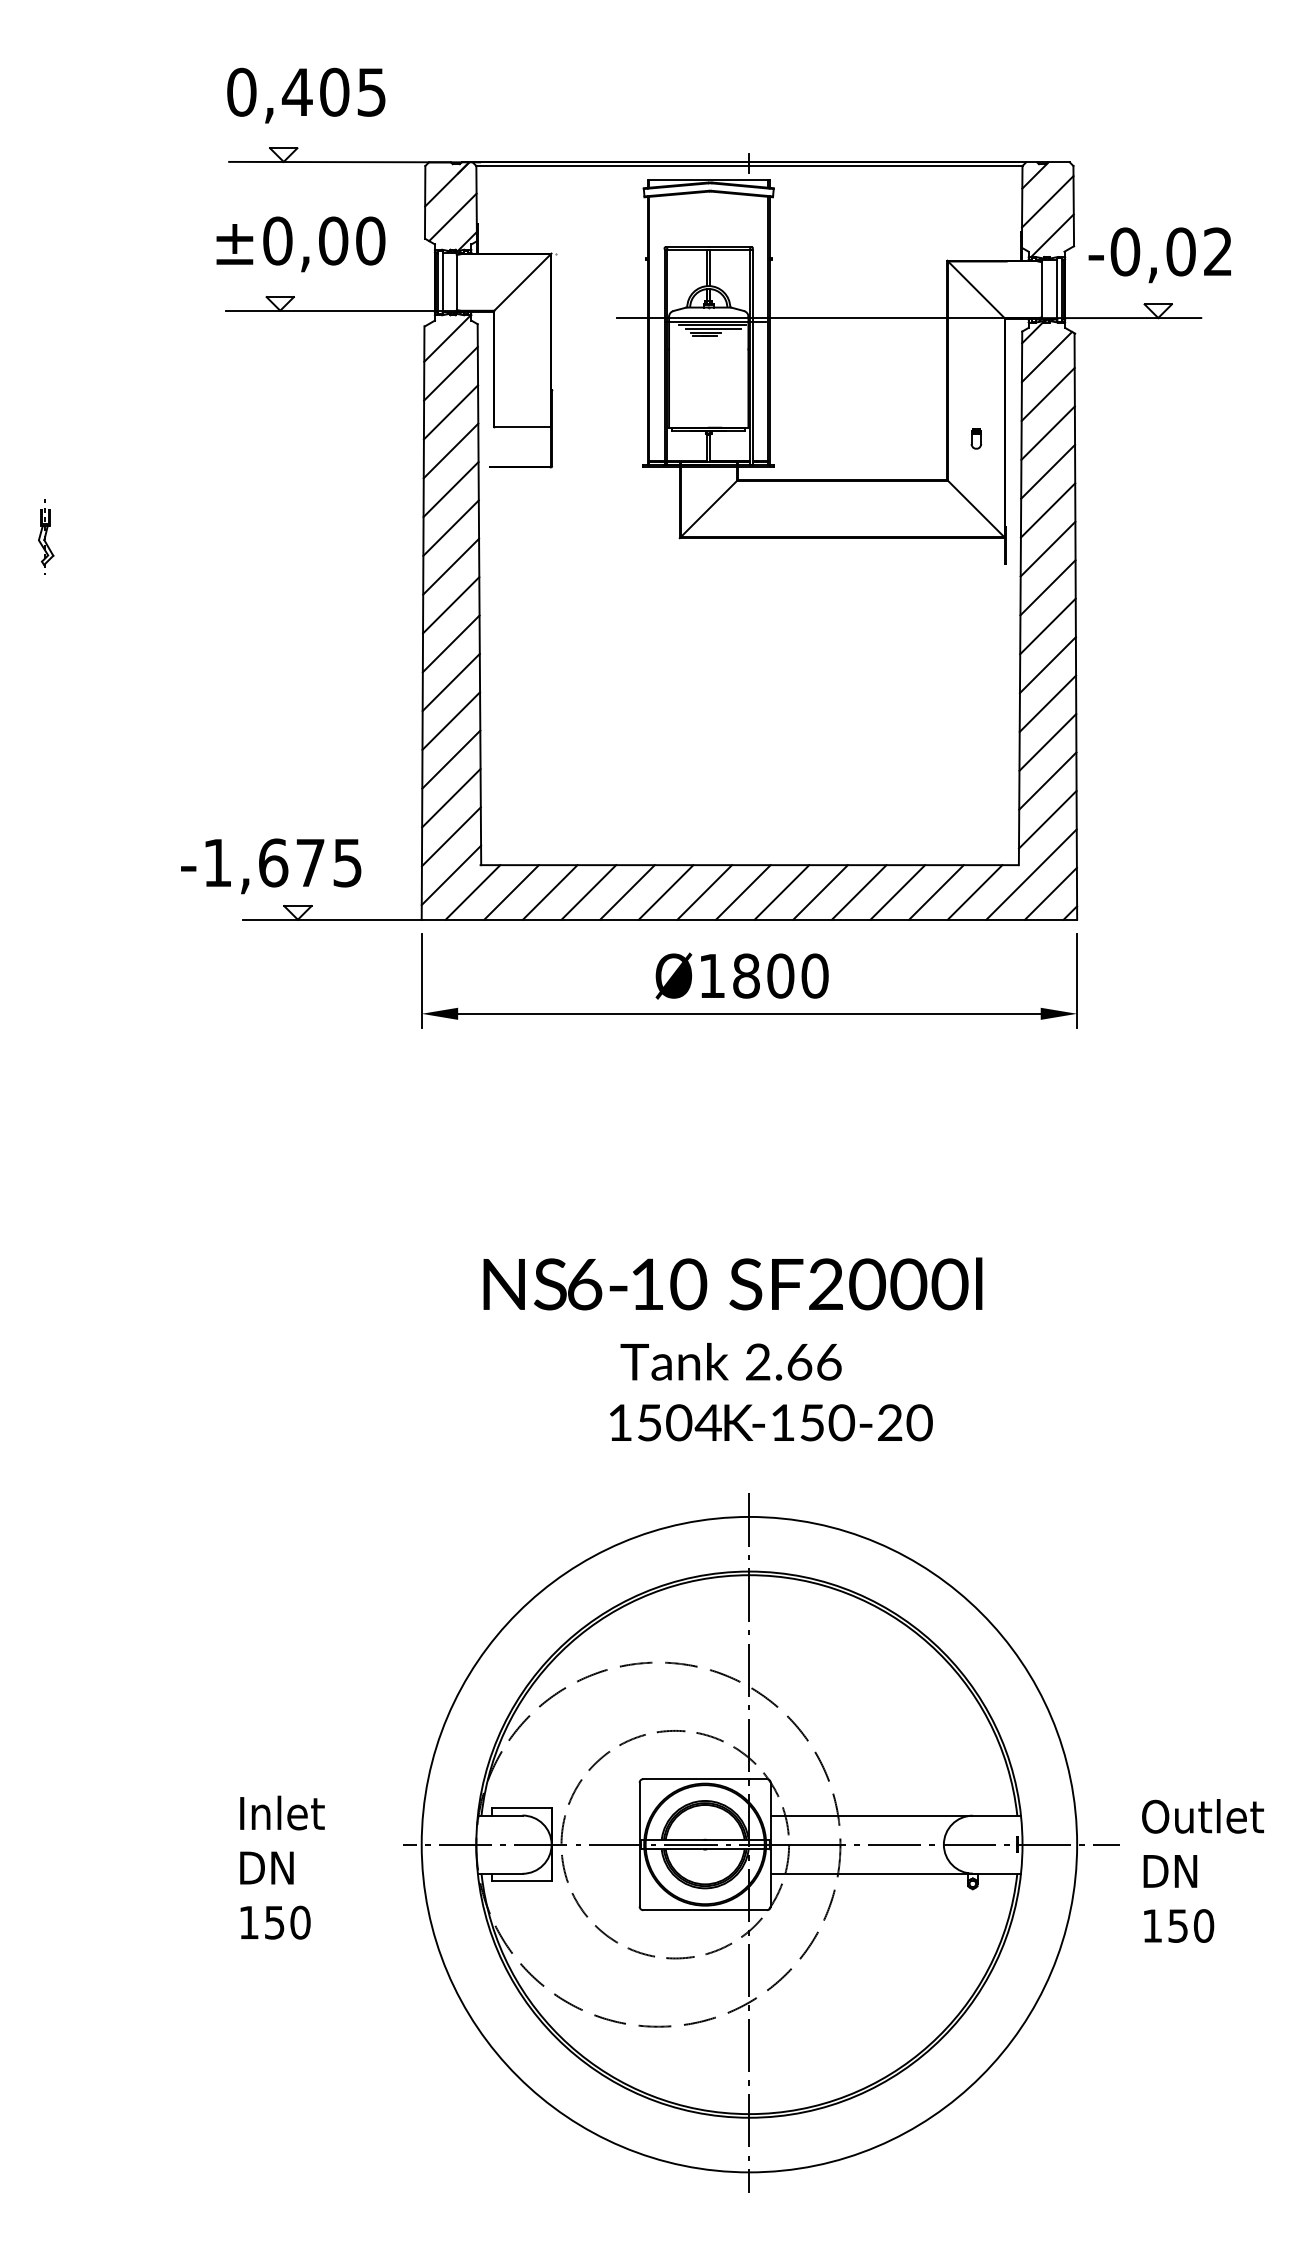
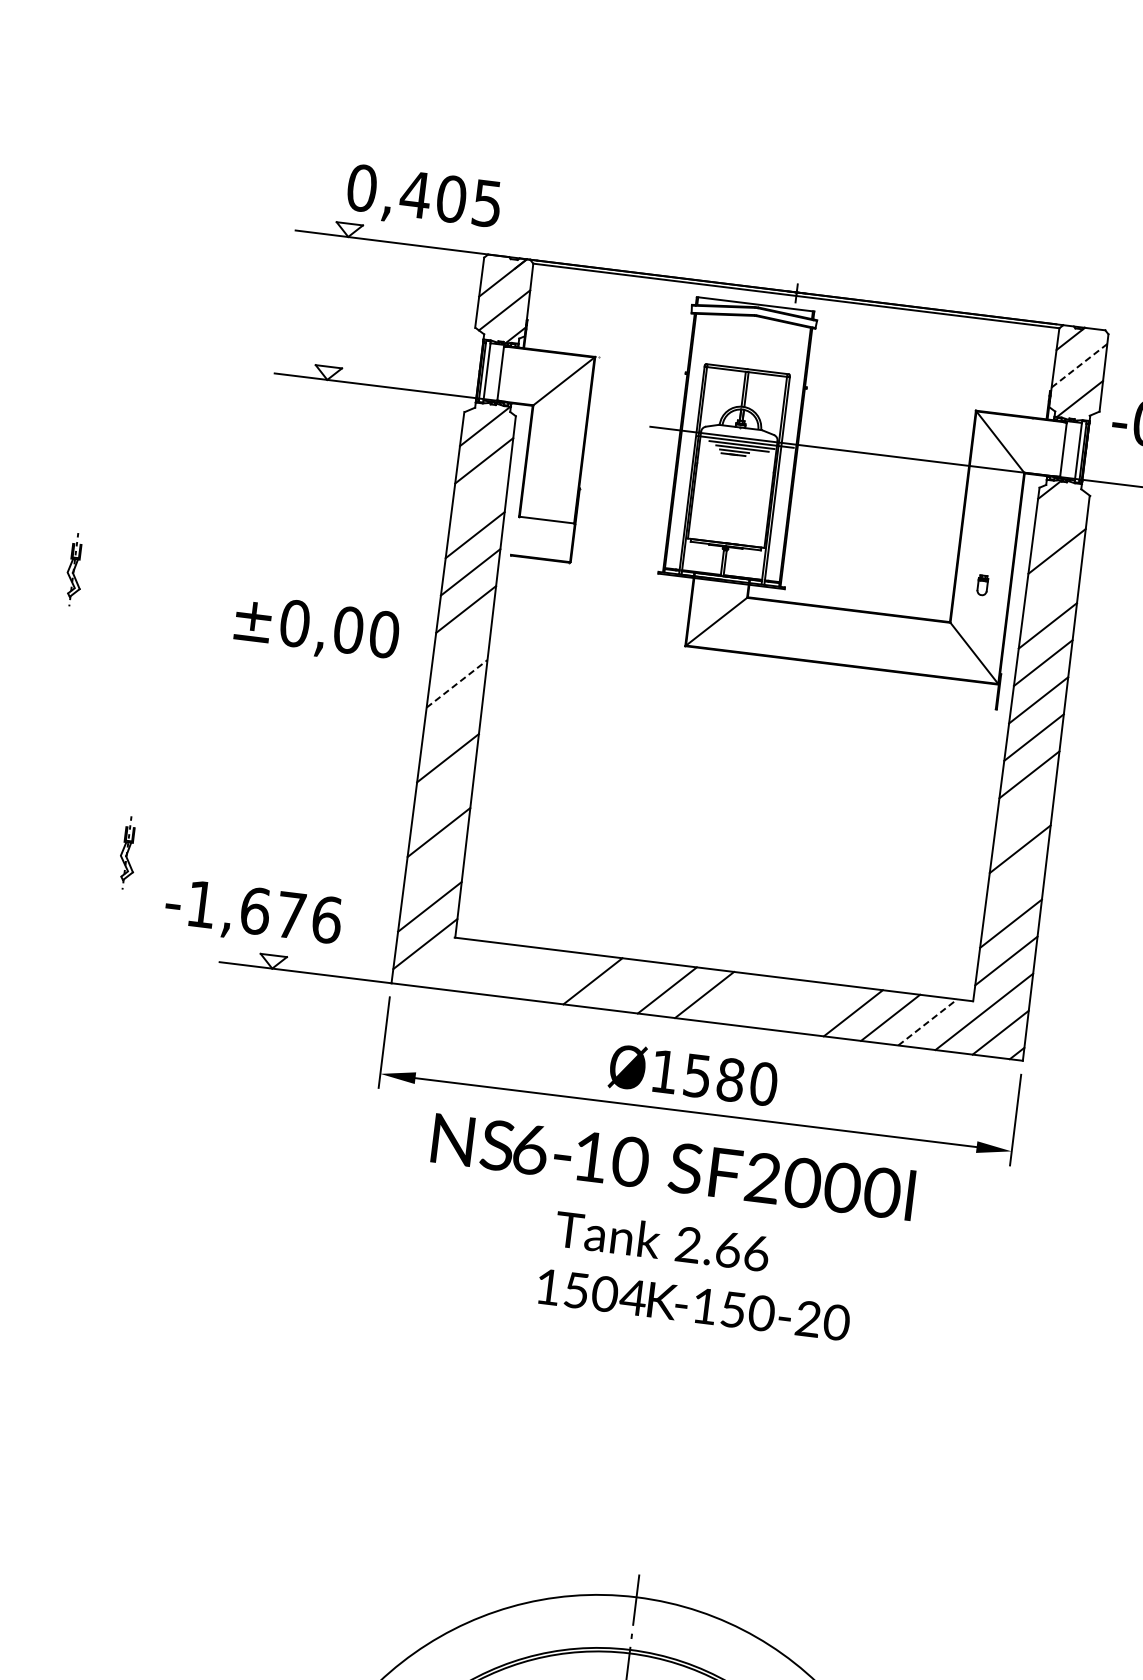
text: (306, 95) -> (424, 198), moved
line: (1048, 201) -> (1080, 365), solid -> dashed
text: (300, 244) -> (316, 629), moved
line: (1046, 356) -> (1059, 514), removed
line: (450, 412) -> (479, 498), removed
line: (1047, 432) -> (1051, 587), removed
line: (451, 566) -> (461, 646), removed
line: (451, 605) -> (457, 684), solid -> dashed
line: (450, 643) -> (451, 720), removed
line: (1047, 665) -> (1024, 812), removed
line: (451, 720) -> (443, 794), removed
line: (1047, 742) -> (1015, 886), removed
line: (451, 798) -> (434, 869), removed
part: (136, 819) -> (128, 852), added
text: (347, 862) -> (326, 919), -1,675 -> -1,676
line: (472, 892) -> (443, 963), removed
line: (511, 892) -> (481, 967), removed
line: (549, 892) -> (517, 972), removed
line: (588, 892) -> (555, 976), removed
line: (665, 892) -> (629, 985), removed
line: (781, 892) -> (741, 999), removed
line: (820, 892) -> (778, 1004), removed
line: (858, 892) -> (815, 1008), removed
line: (975, 892) -> (928, 1022), solid -> dashed
text: (763, 975) -> (714, 1077), Ø1800 -> Ø1580
text: (732, 1349) -> (665, 1229), moved

